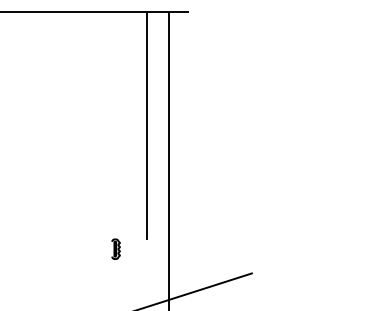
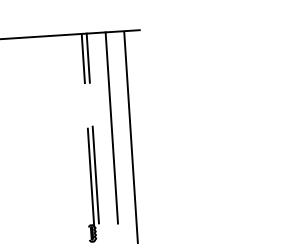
line: (118, 40) -> (83, 58), added
line: (124, 40) -> (88, 57), added
line: (124, 179) -> (95, 174), added
line: (118, 182) -> (91, 177), added

